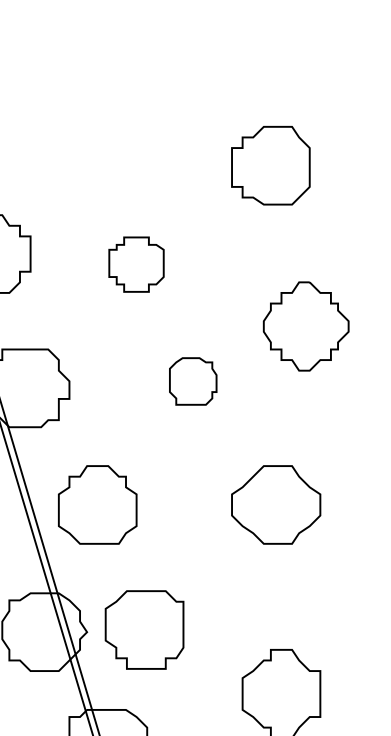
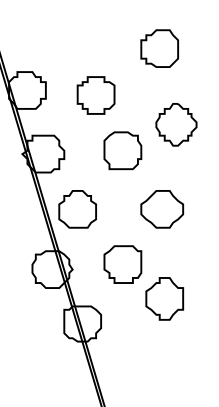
part: (135, 264) -> (95, 95), size x1.43
part: (192, 380) -> (122, 150), size x1.67
part: (143, 629) -> (122, 264), moved

